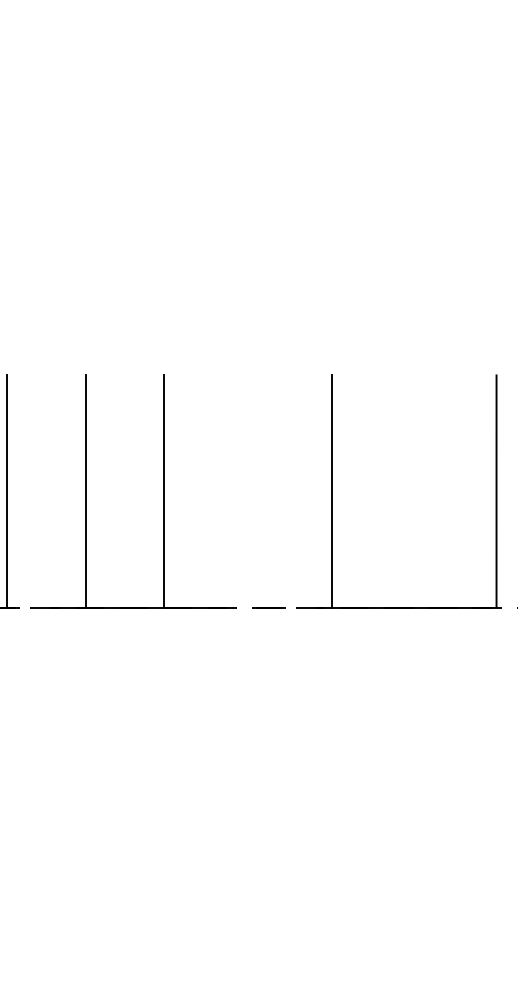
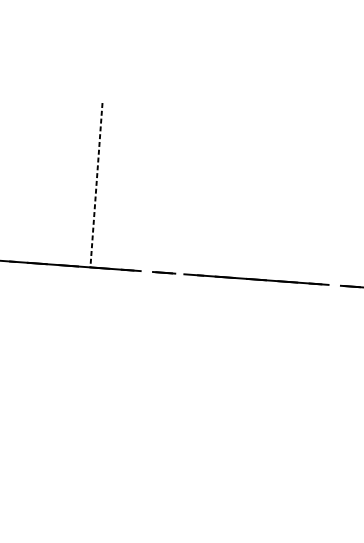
line: (85, 491) -> (40, 181), removed
line: (164, 491) -> (96, 185), solid -> dashed
line: (331, 491) -> (214, 193), removed
line: (496, 491) -> (331, 202), removed

